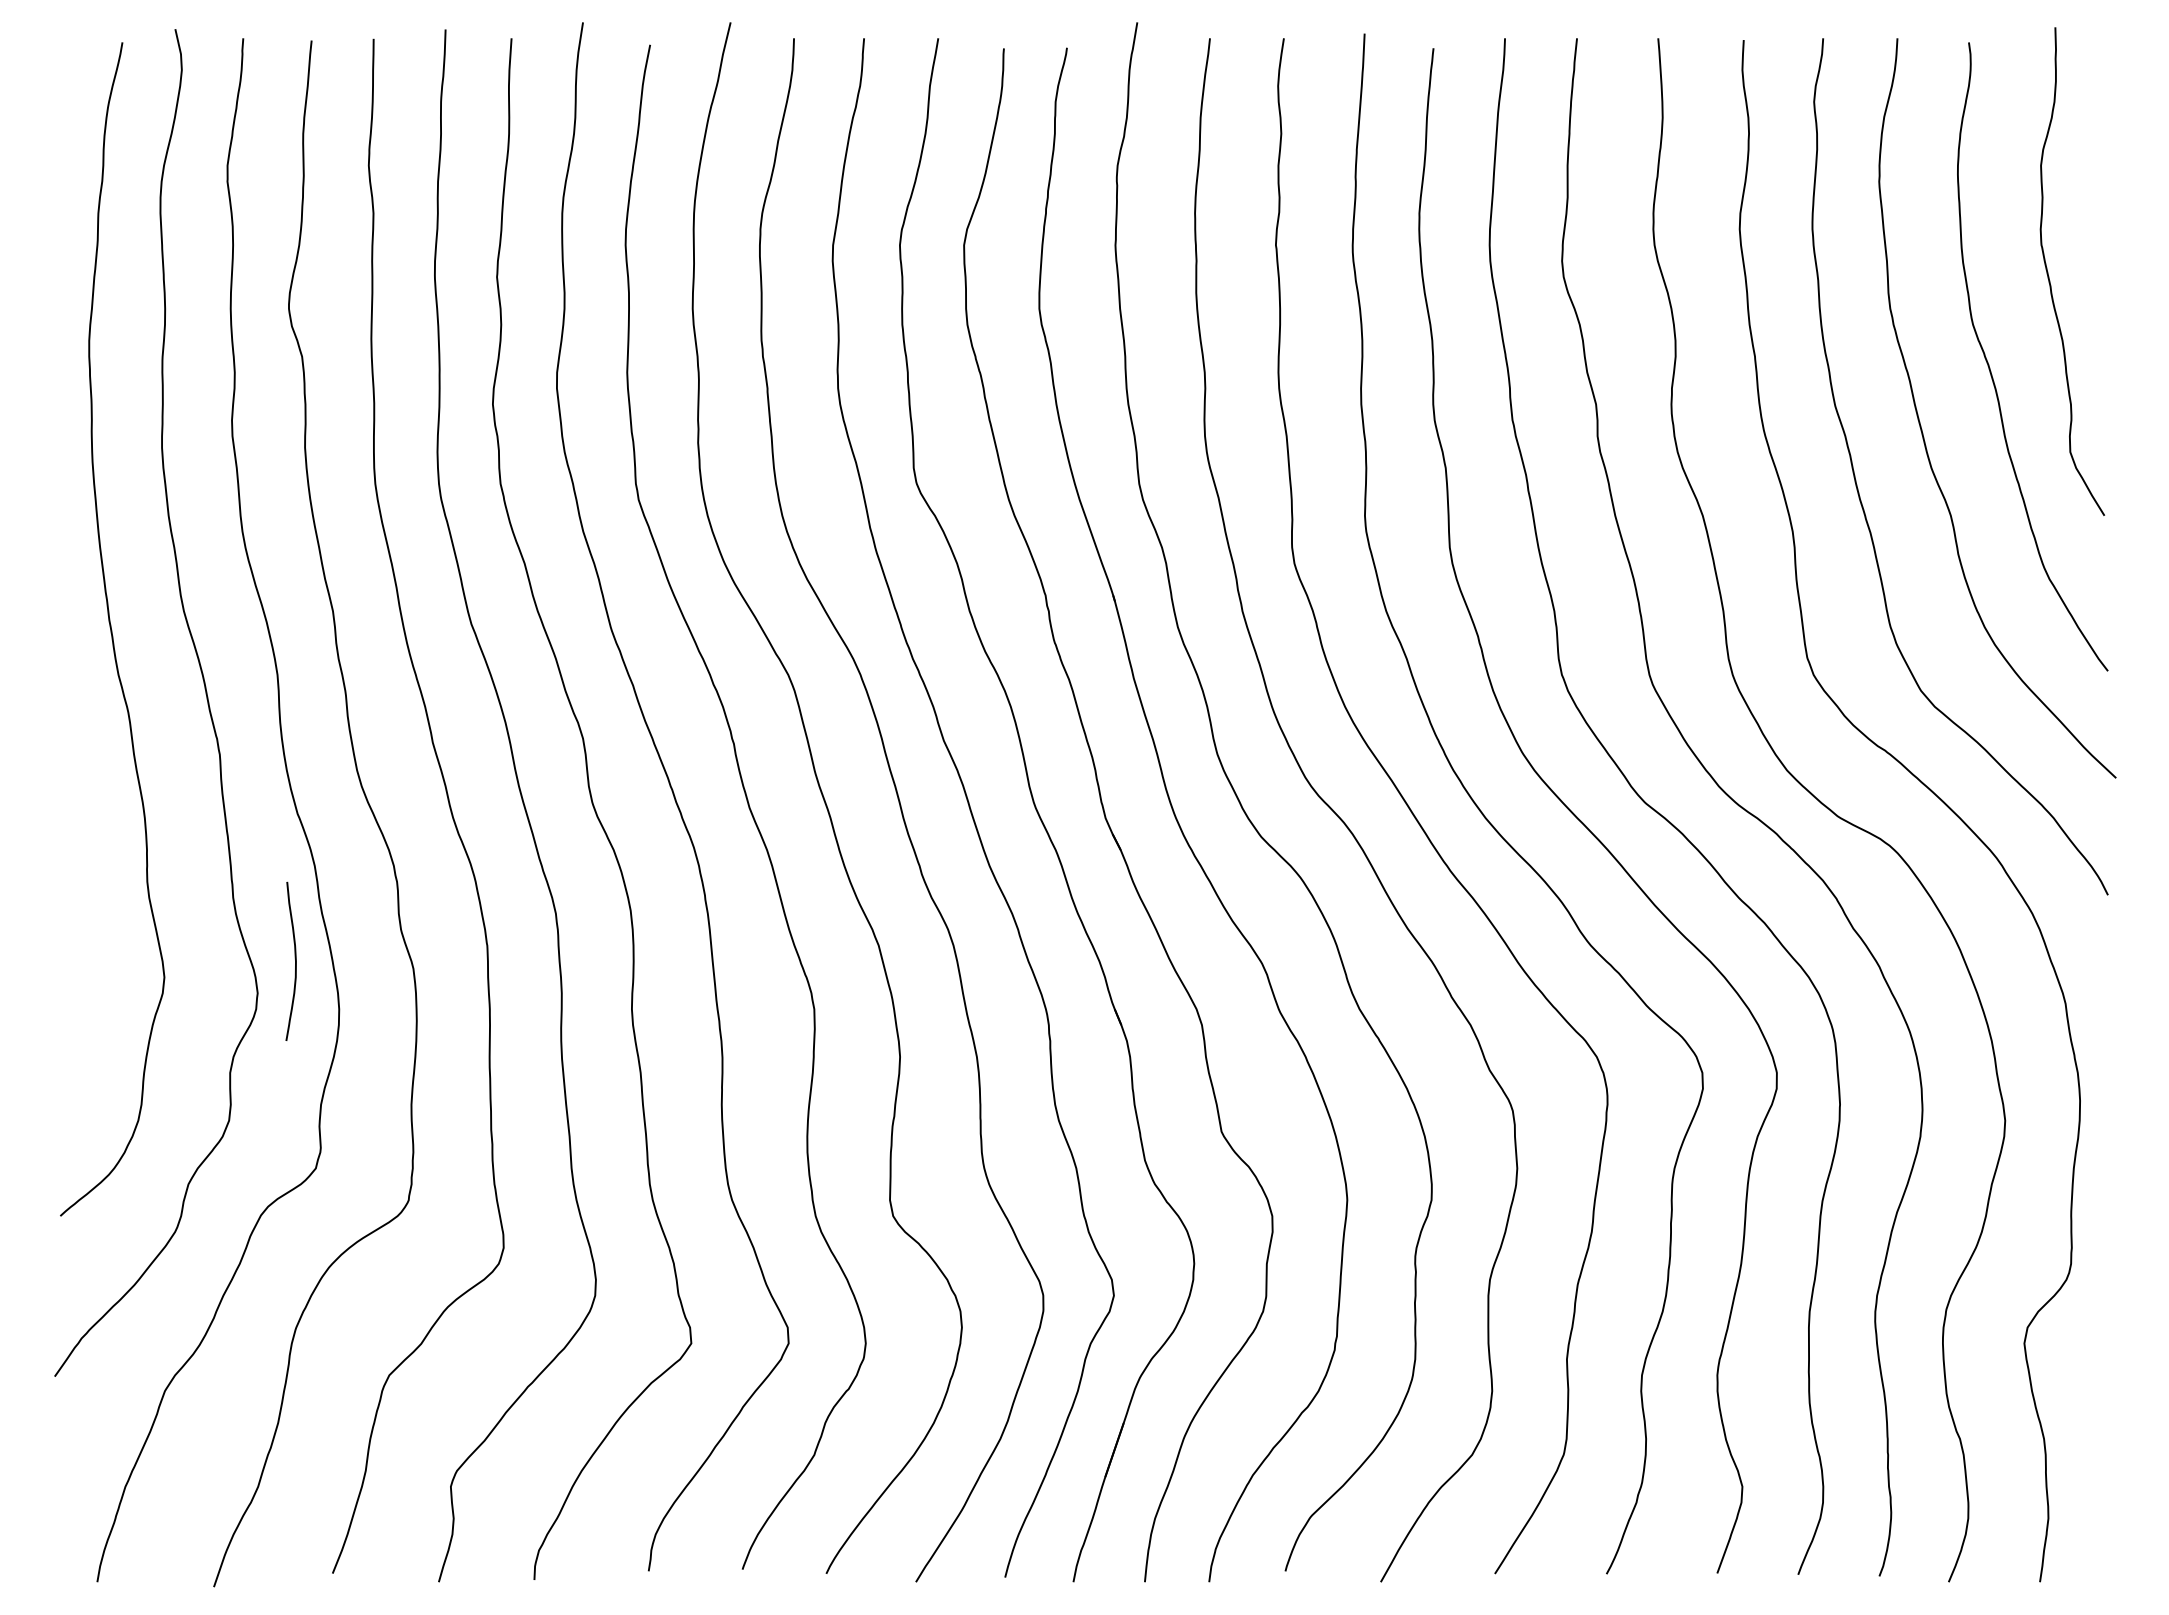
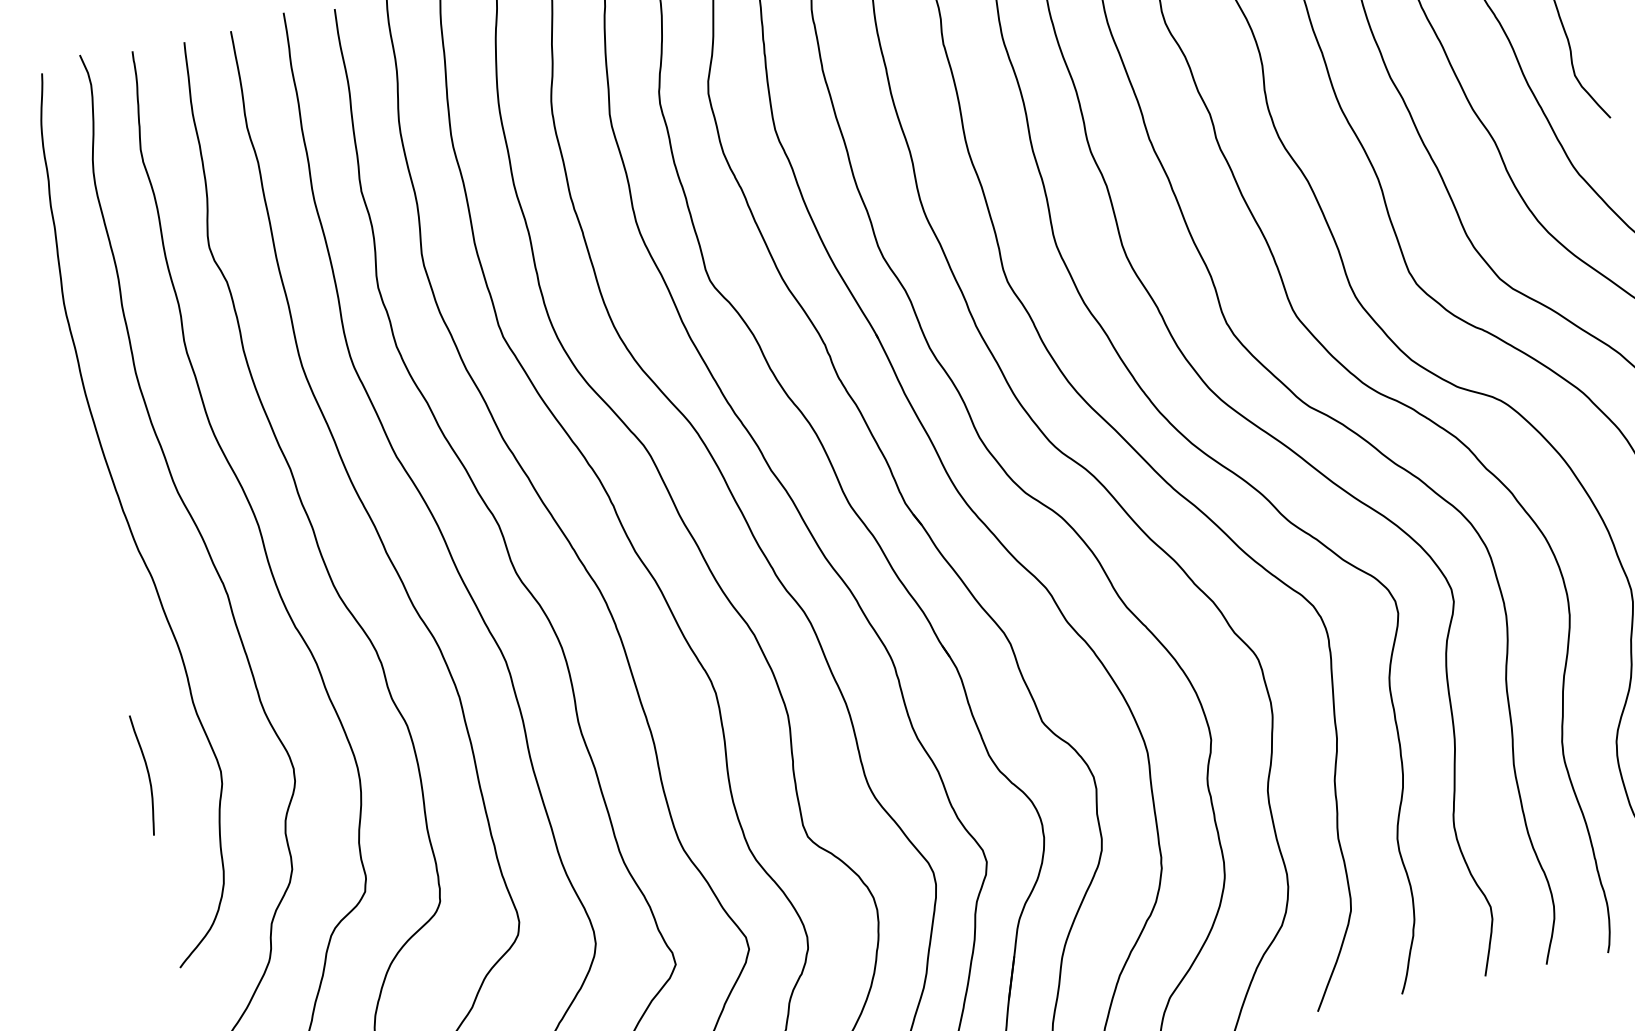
curve: (294, 958) -> (147, 772), moved

